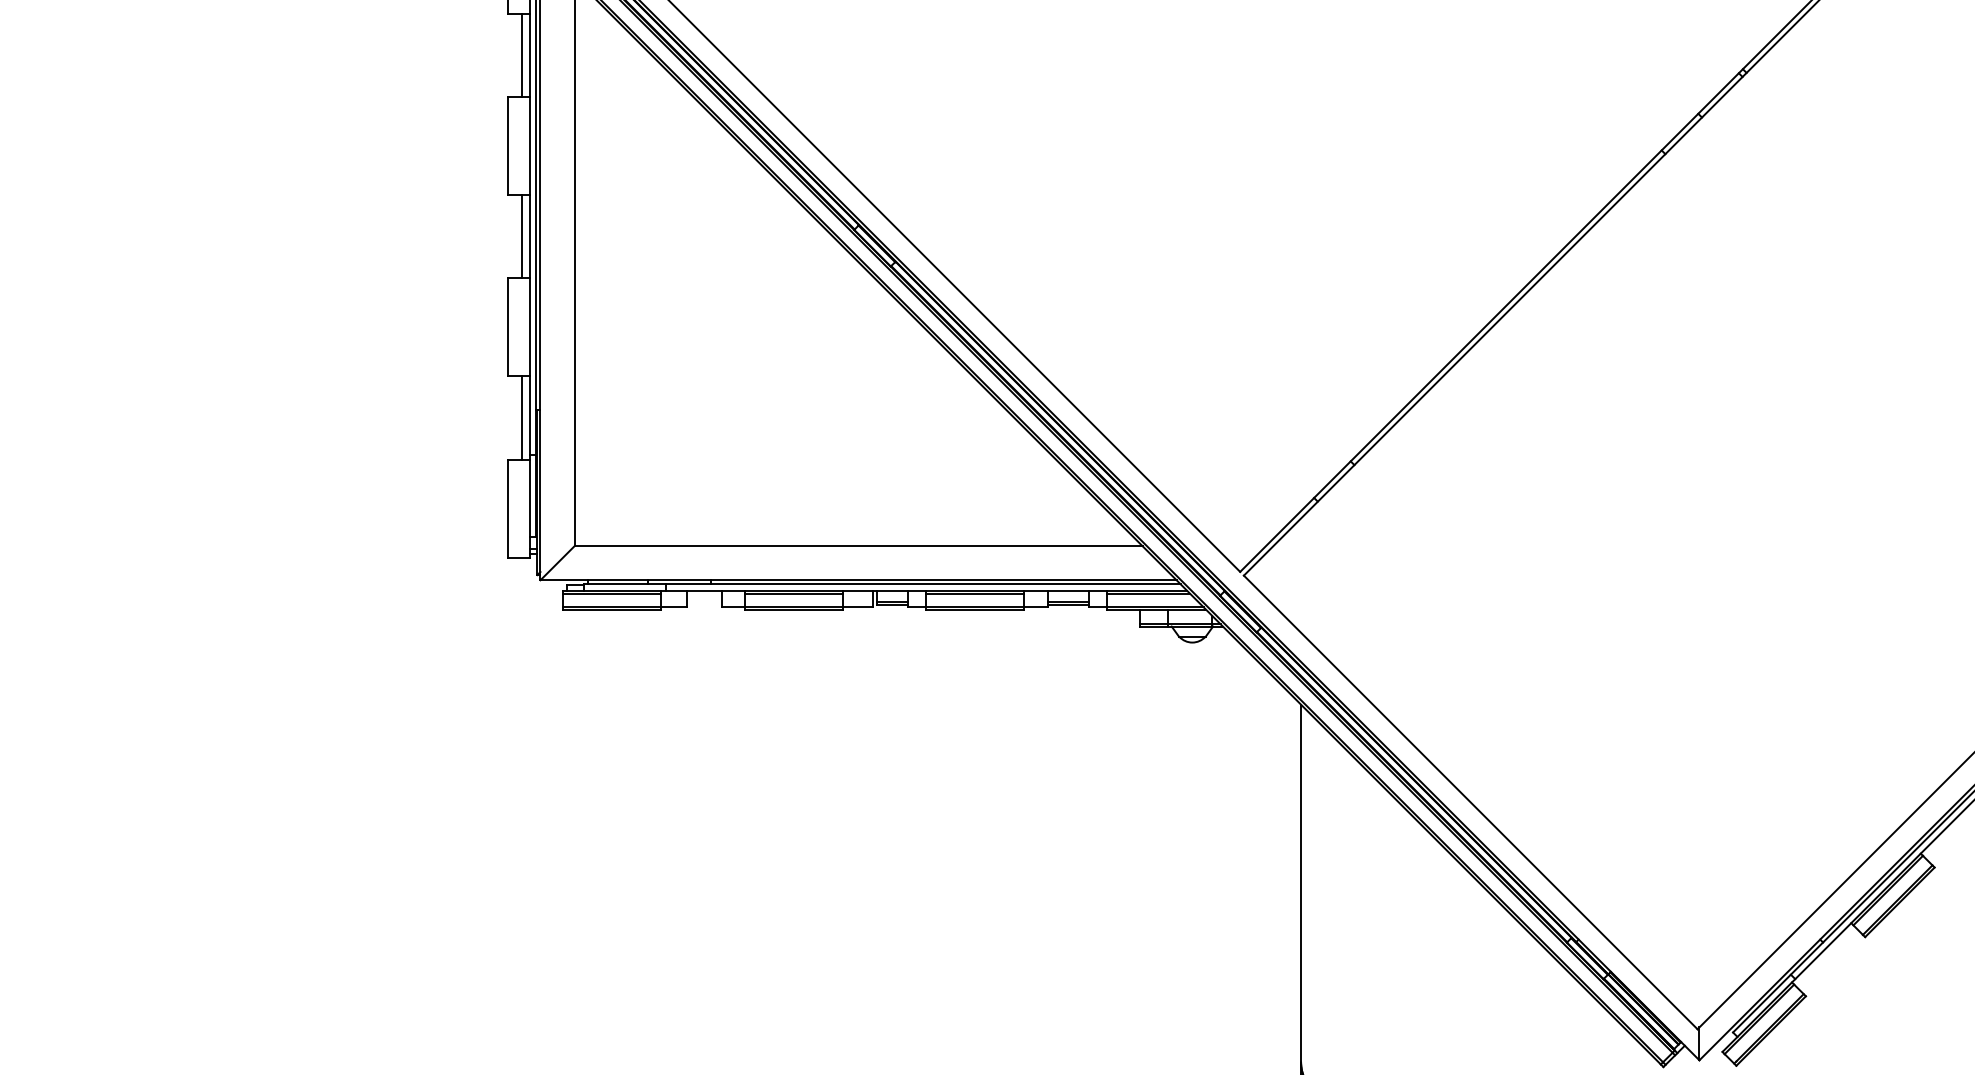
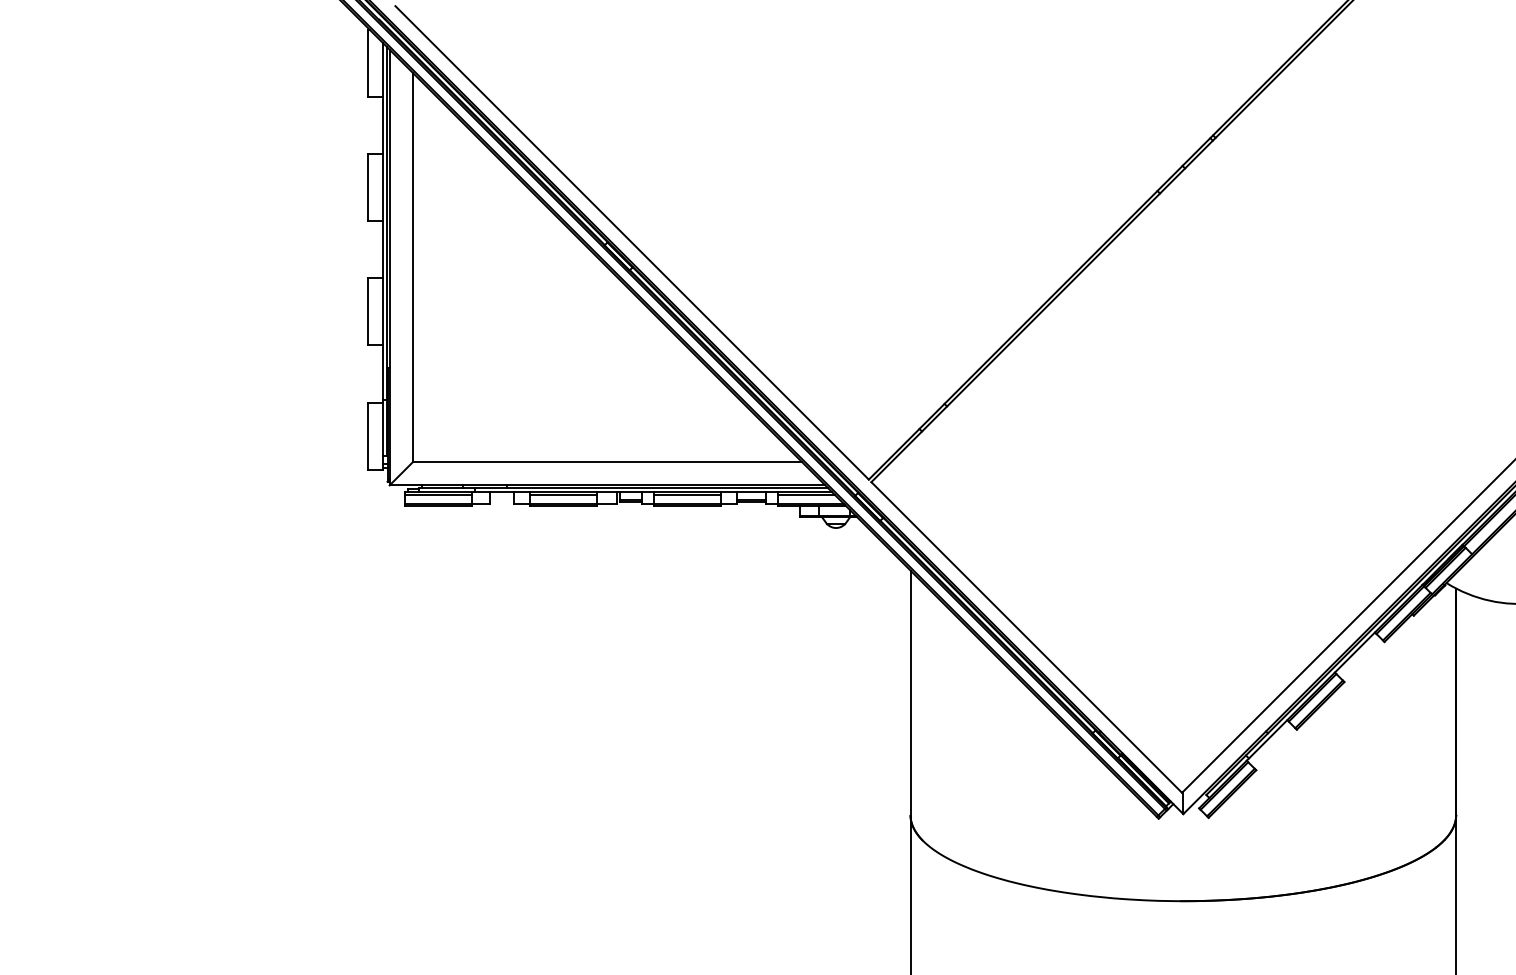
line: (521, 54) -> (376, 125), removed
line: (521, 235) -> (376, 249), removed
line: (521, 416) -> (376, 373), removed

